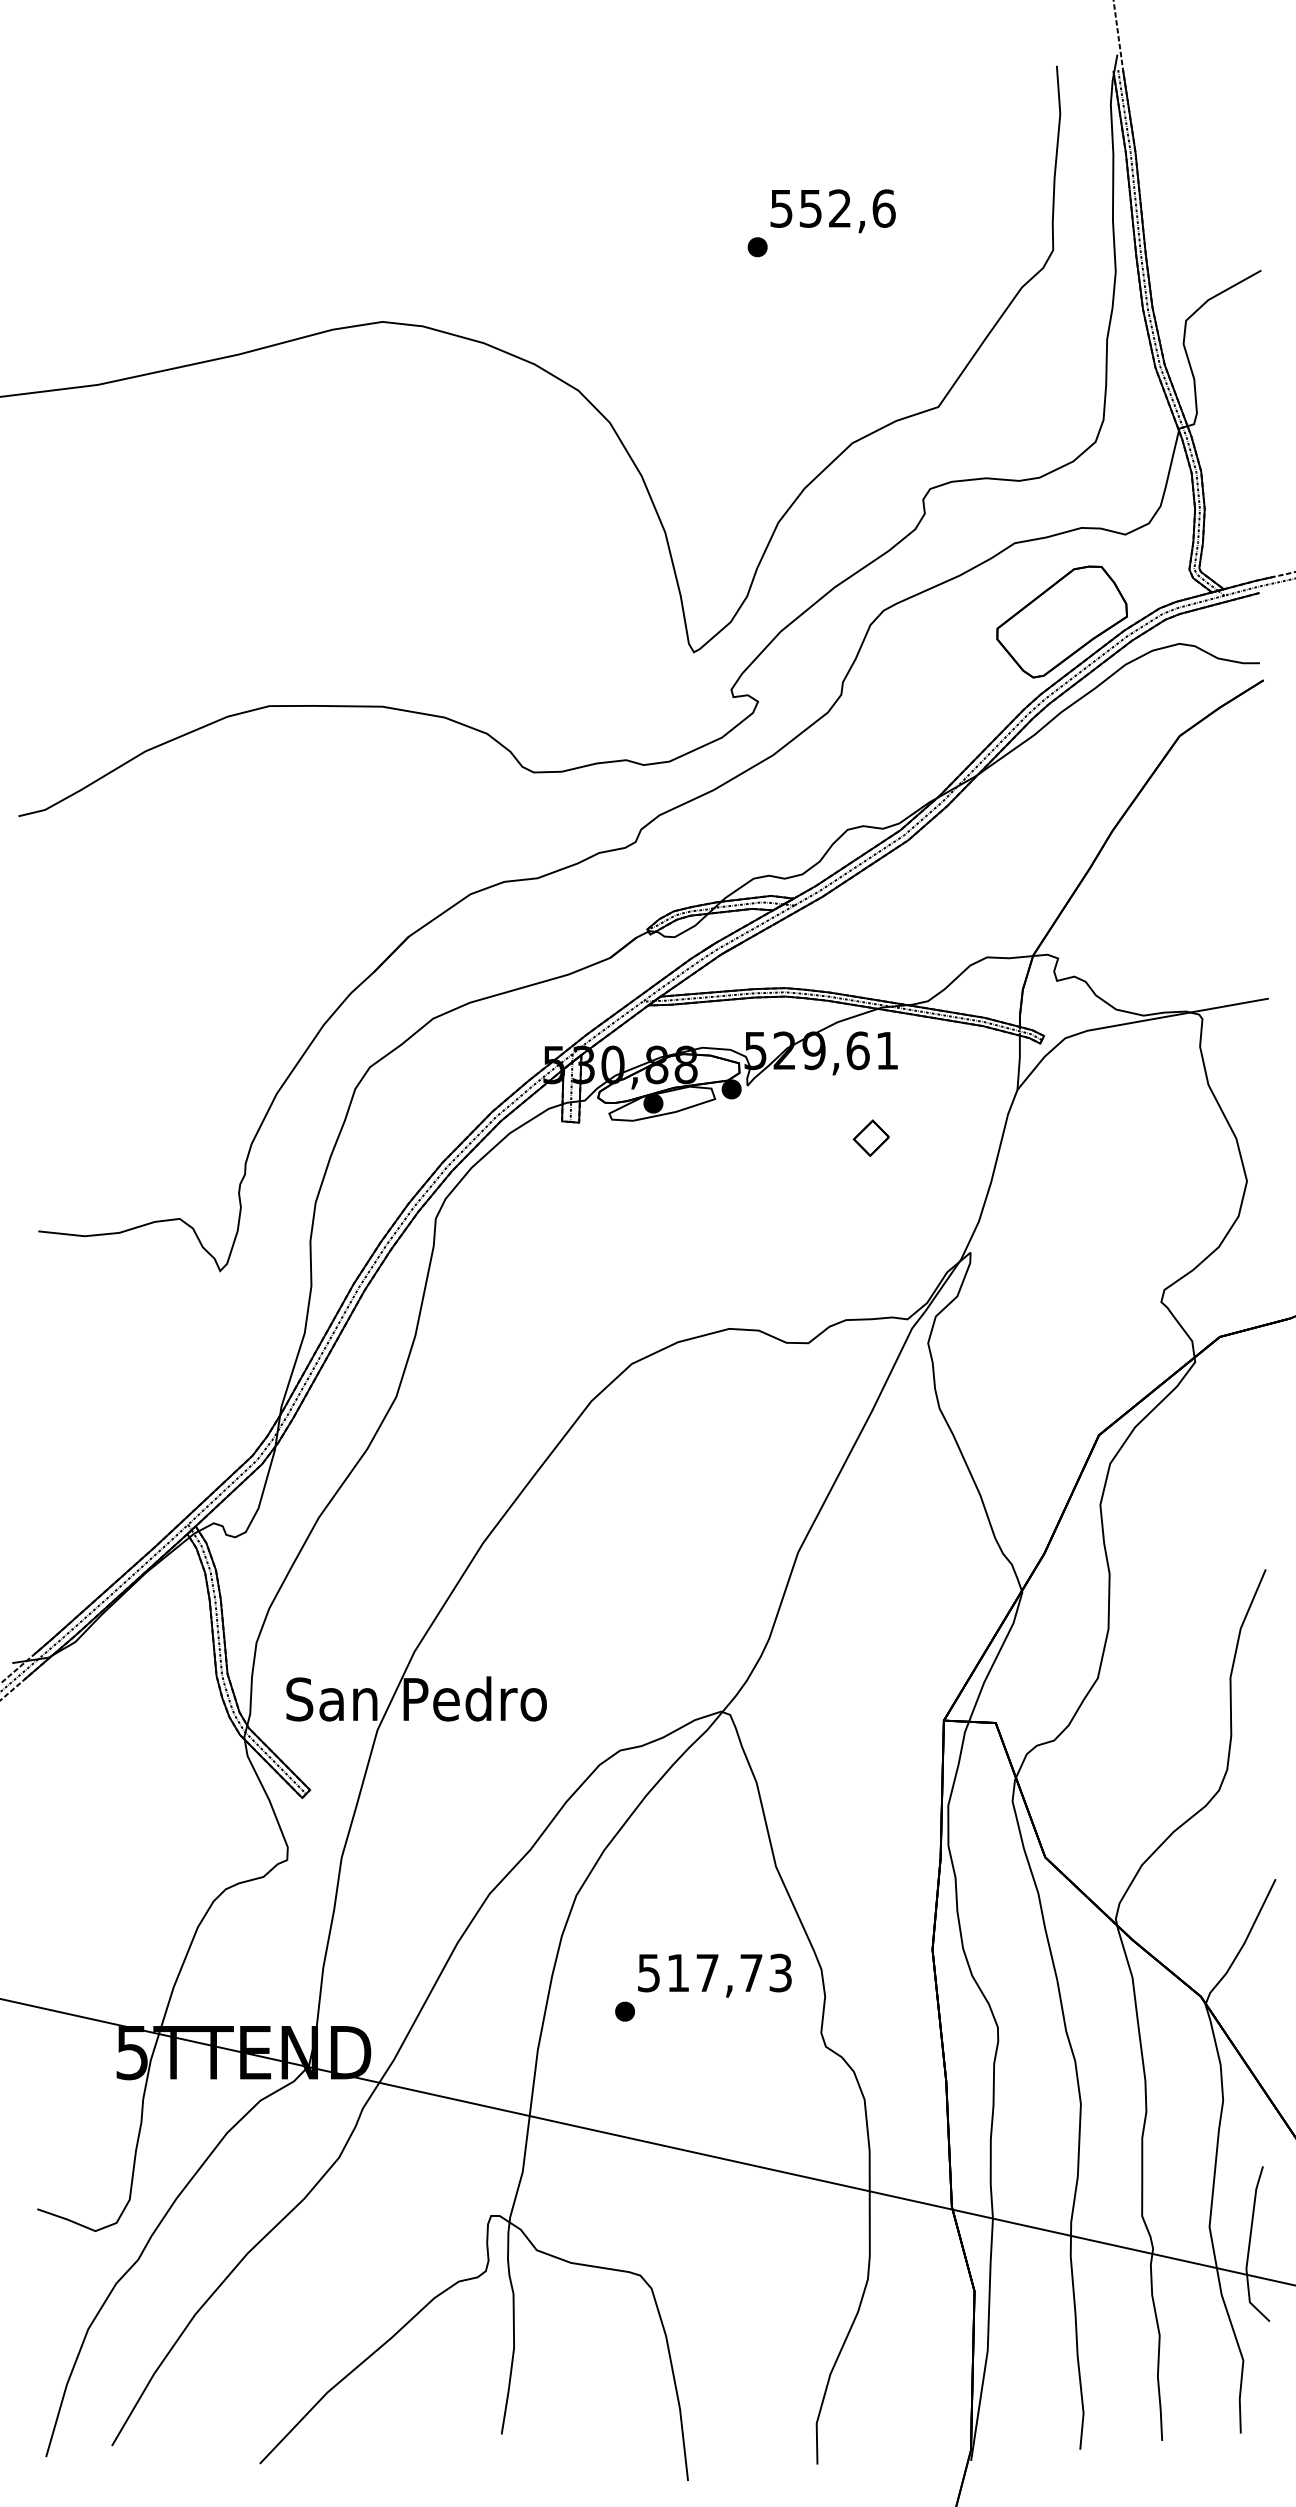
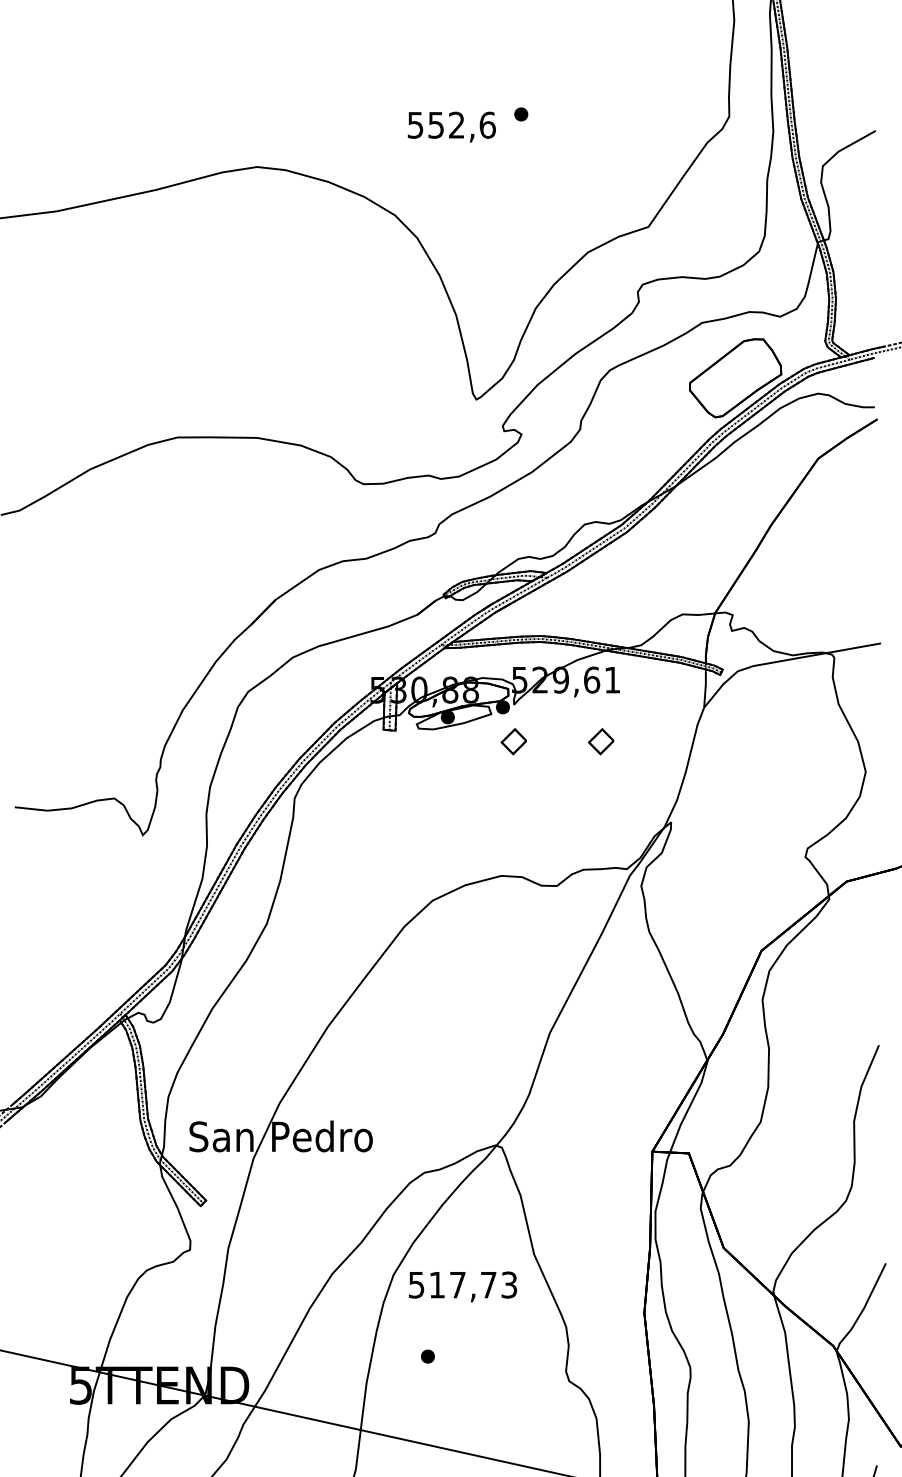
text: (832, 211) -> (451, 127), moved
part: (746, 1137) -> (513, 741), added
text: (714, 1975) -> (462, 1286), moved

